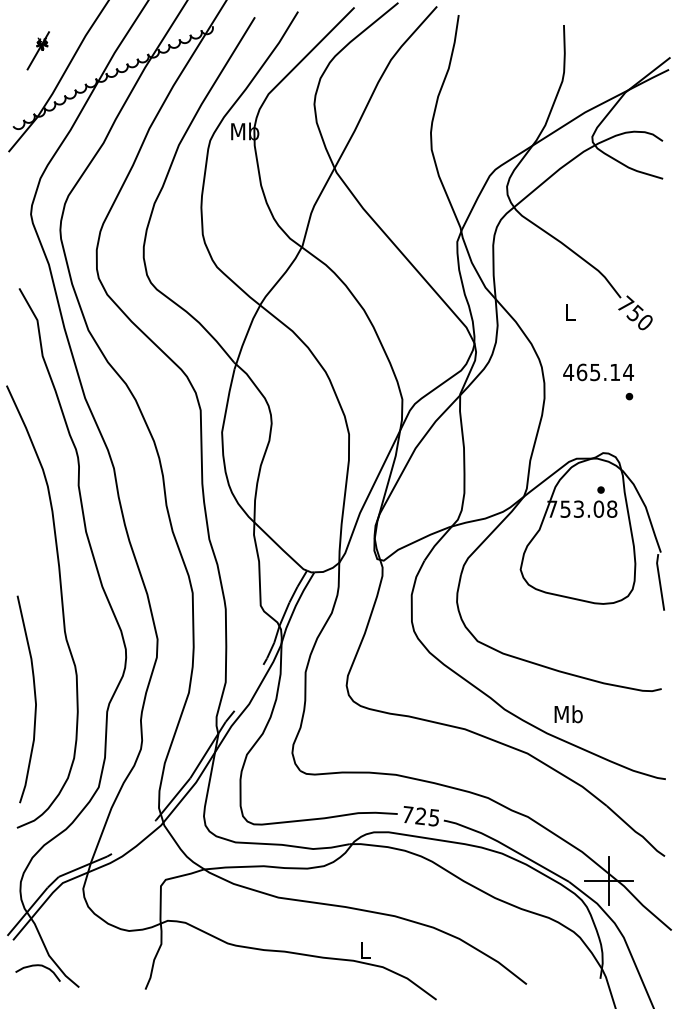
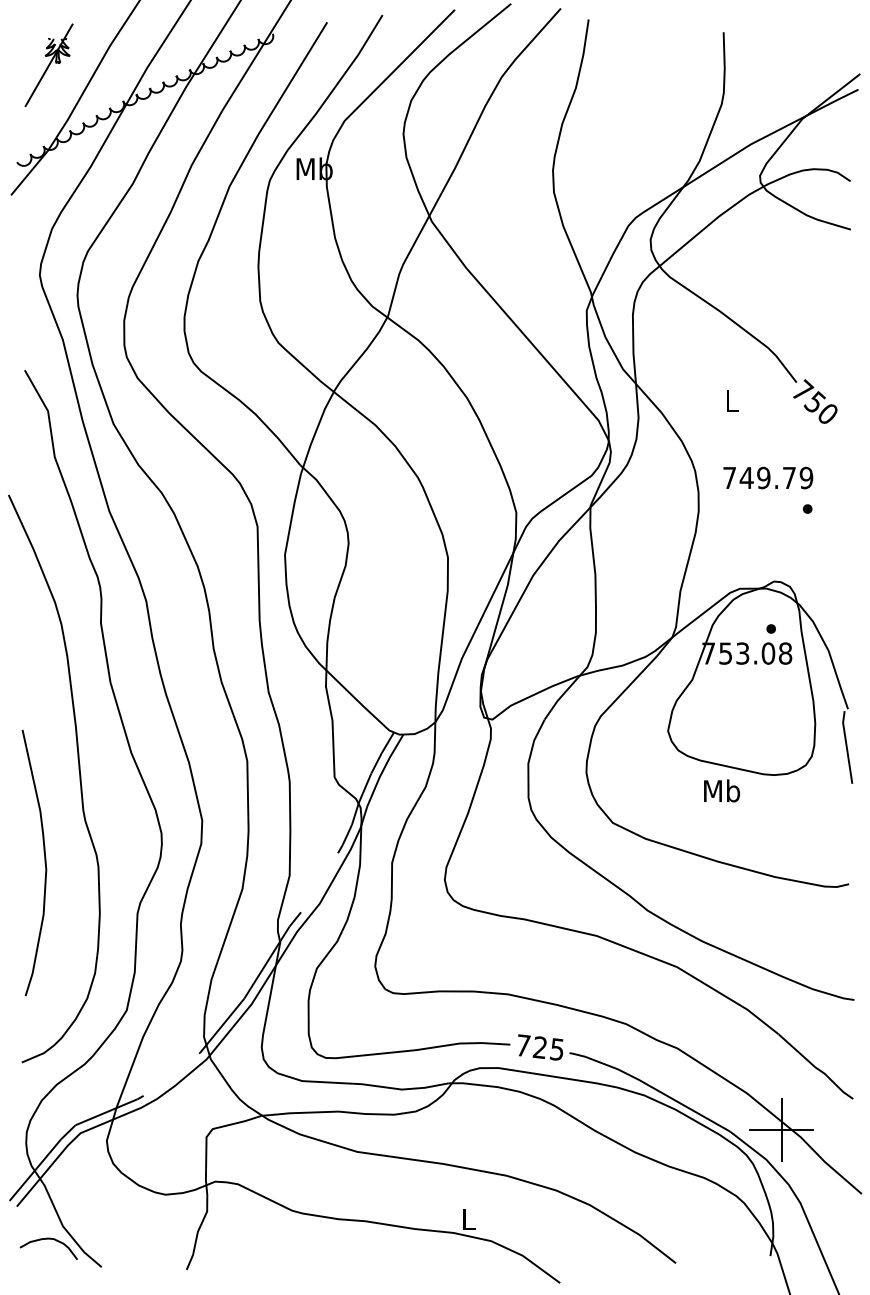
part: (38, 50) -> (49, 64), size x1.67
text: (598, 372) -> (767, 478), 465.14 -> 749.79
curve: (34, 699) -> (44, 863), moved
text: (568, 714) -> (721, 791), moved

